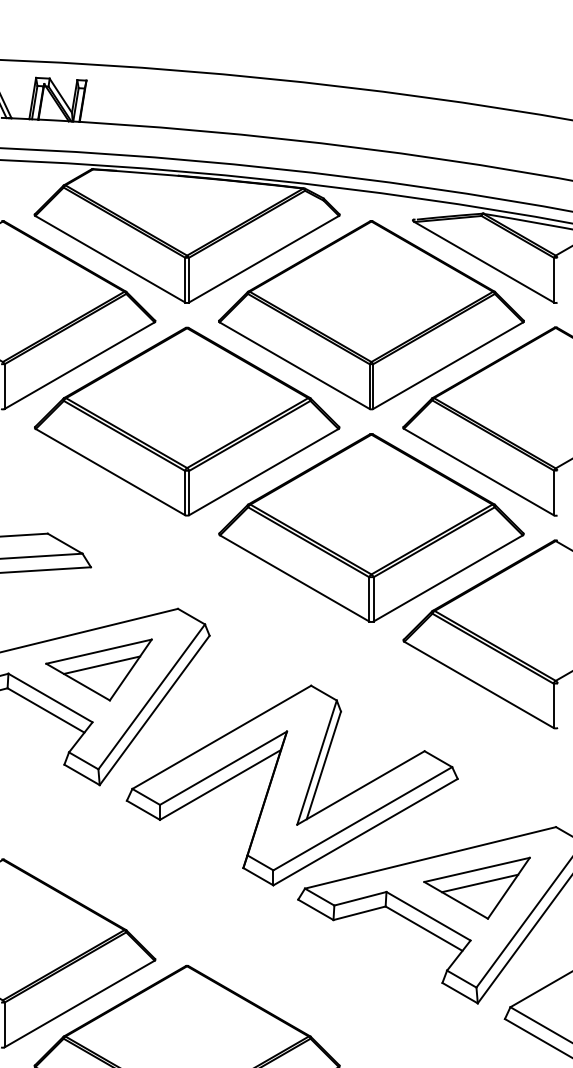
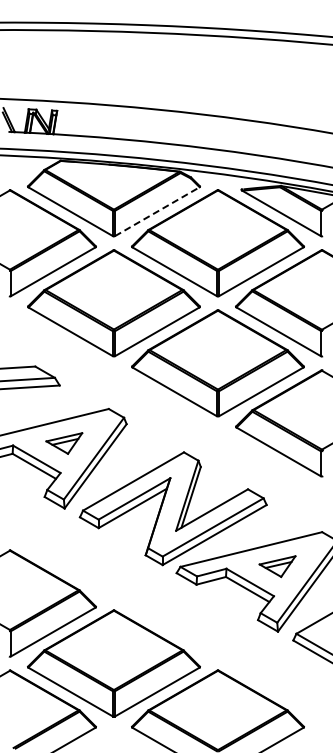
line: (264, 258) -> (157, 211), solid -> dashed
part: (99, 669) -> (64, 443), size x0.6
part: (476, 887) -> (277, 566), size x0.6

